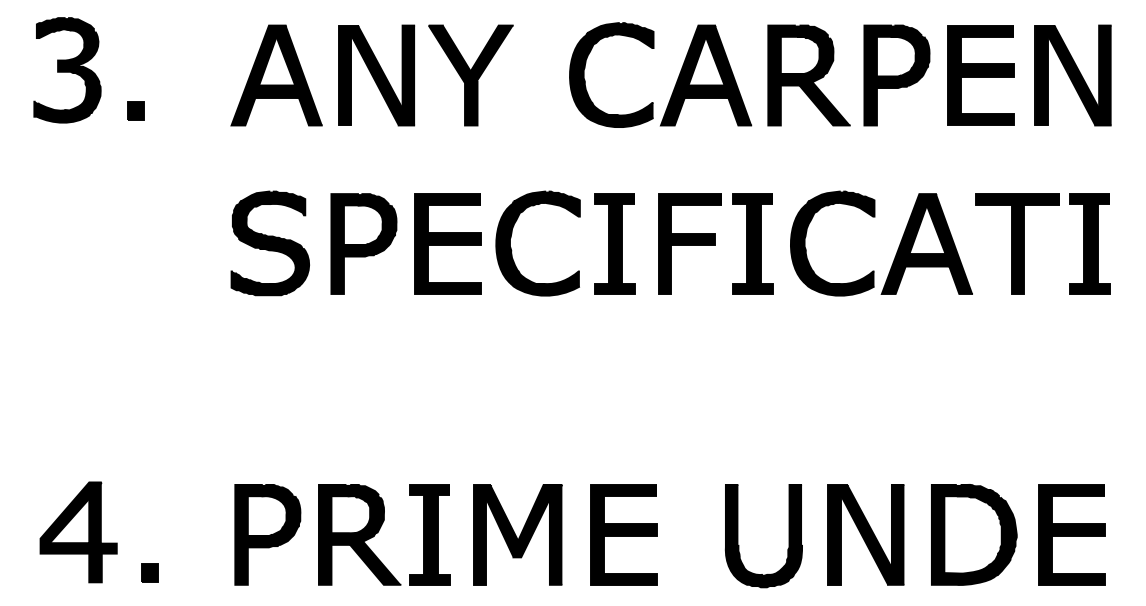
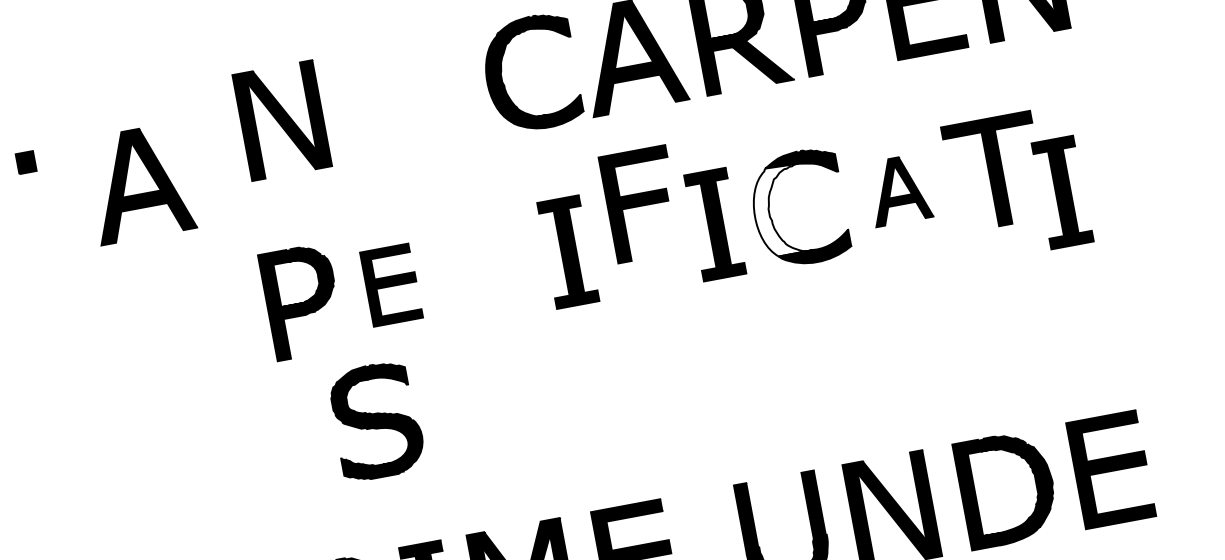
part: (276, 75) -> (139, 183), moved
part: (470, 75) -> (381, 101), removed
part: (135, 110) -> (25, 162), moved
fill: (814, 242) -> (779, 210), removed
part: (269, 243) -> (375, 421), moved
part: (447, 243) -> (390, 284), size x0.7
part: (689, 243) -> (641, 203), moved
part: (926, 243) -> (898, 189), size x0.6
part: (1089, 243) -> (1061, 192), moved
part: (512, 250) -> (461, 279), removed

